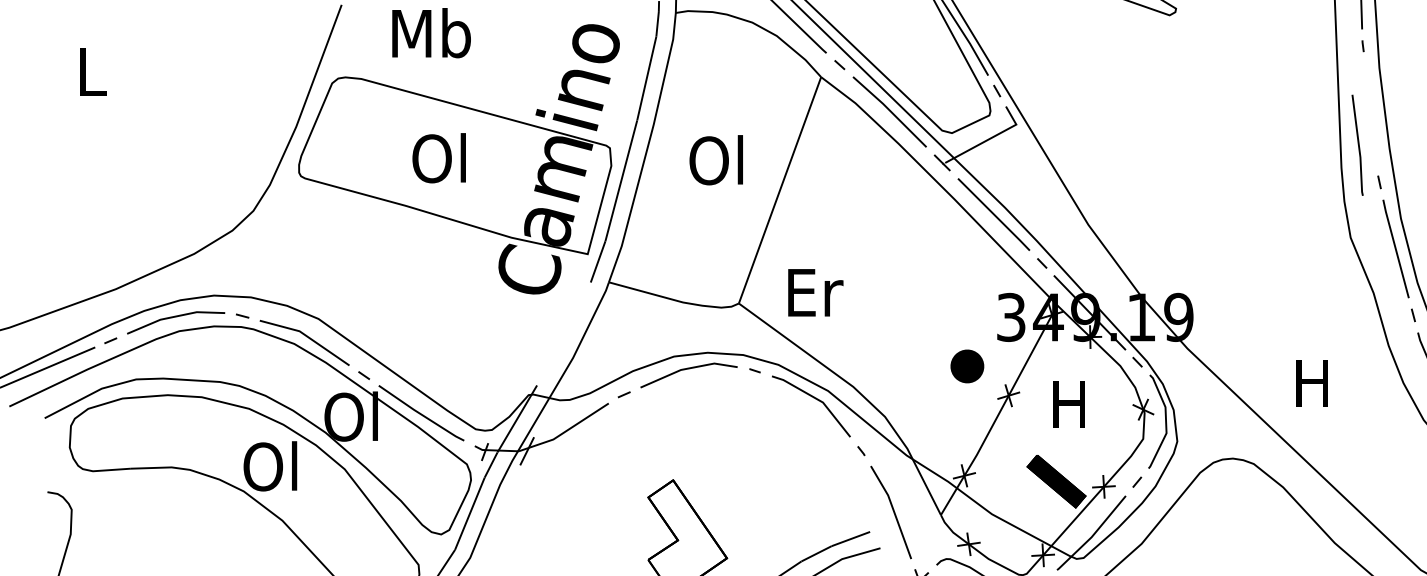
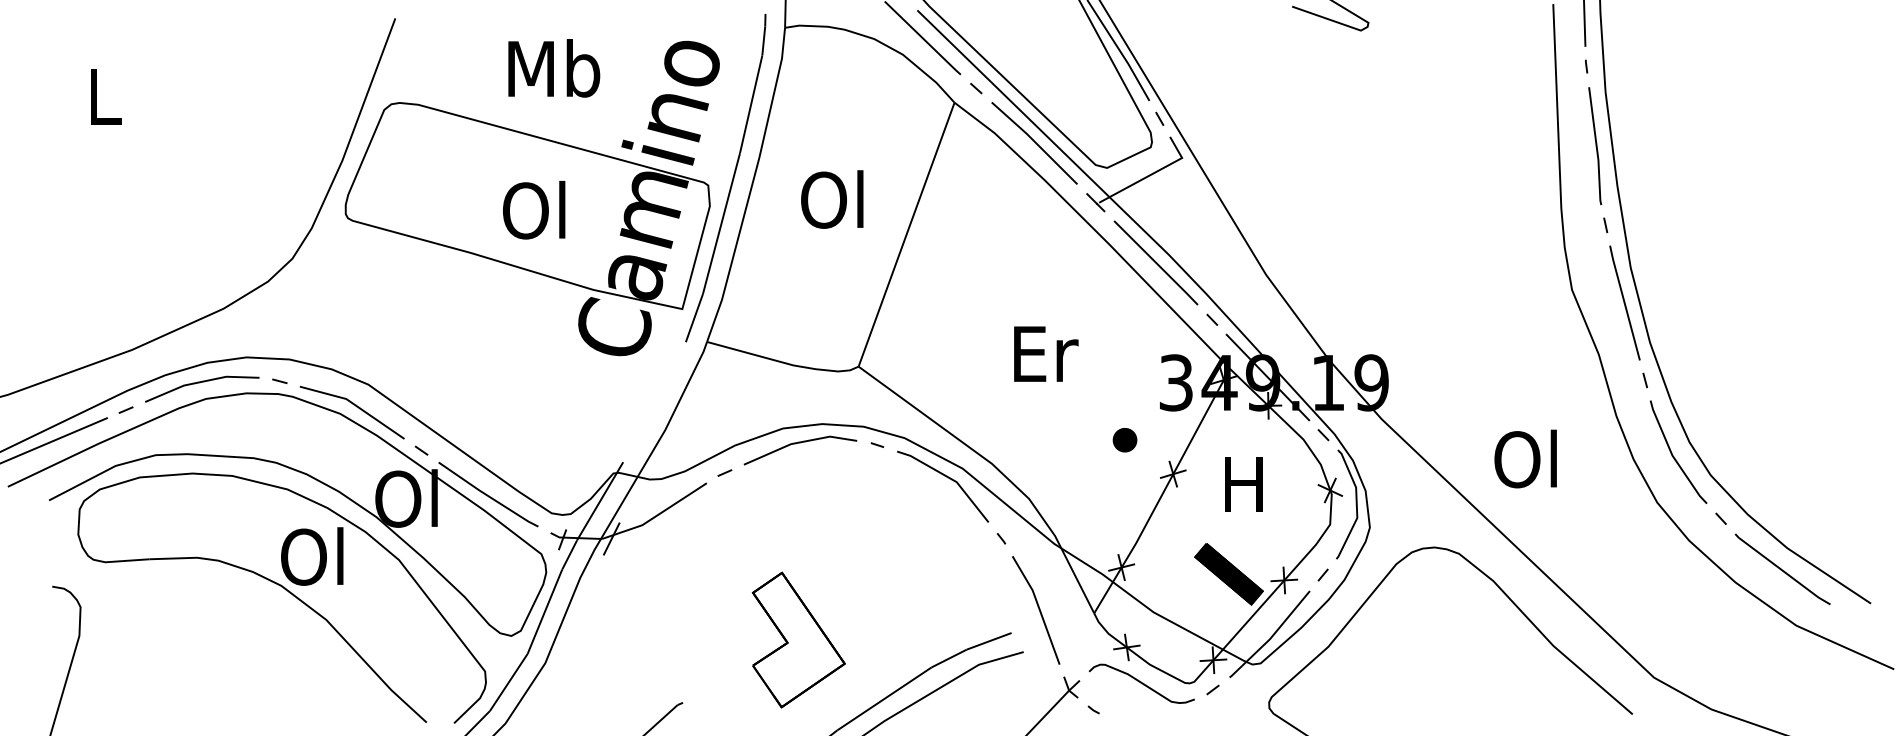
text: (431, 33) -> (554, 68), moved
line: (1357, 145) -> (1595, 146), moved
text: (439, 158) -> (534, 210), moved
text: (815, 292) -> (1046, 353), moved
part: (966, 366) -> (1124, 440), size x0.62
text: (1310, 382) -> (1525, 458), H -> Ol

